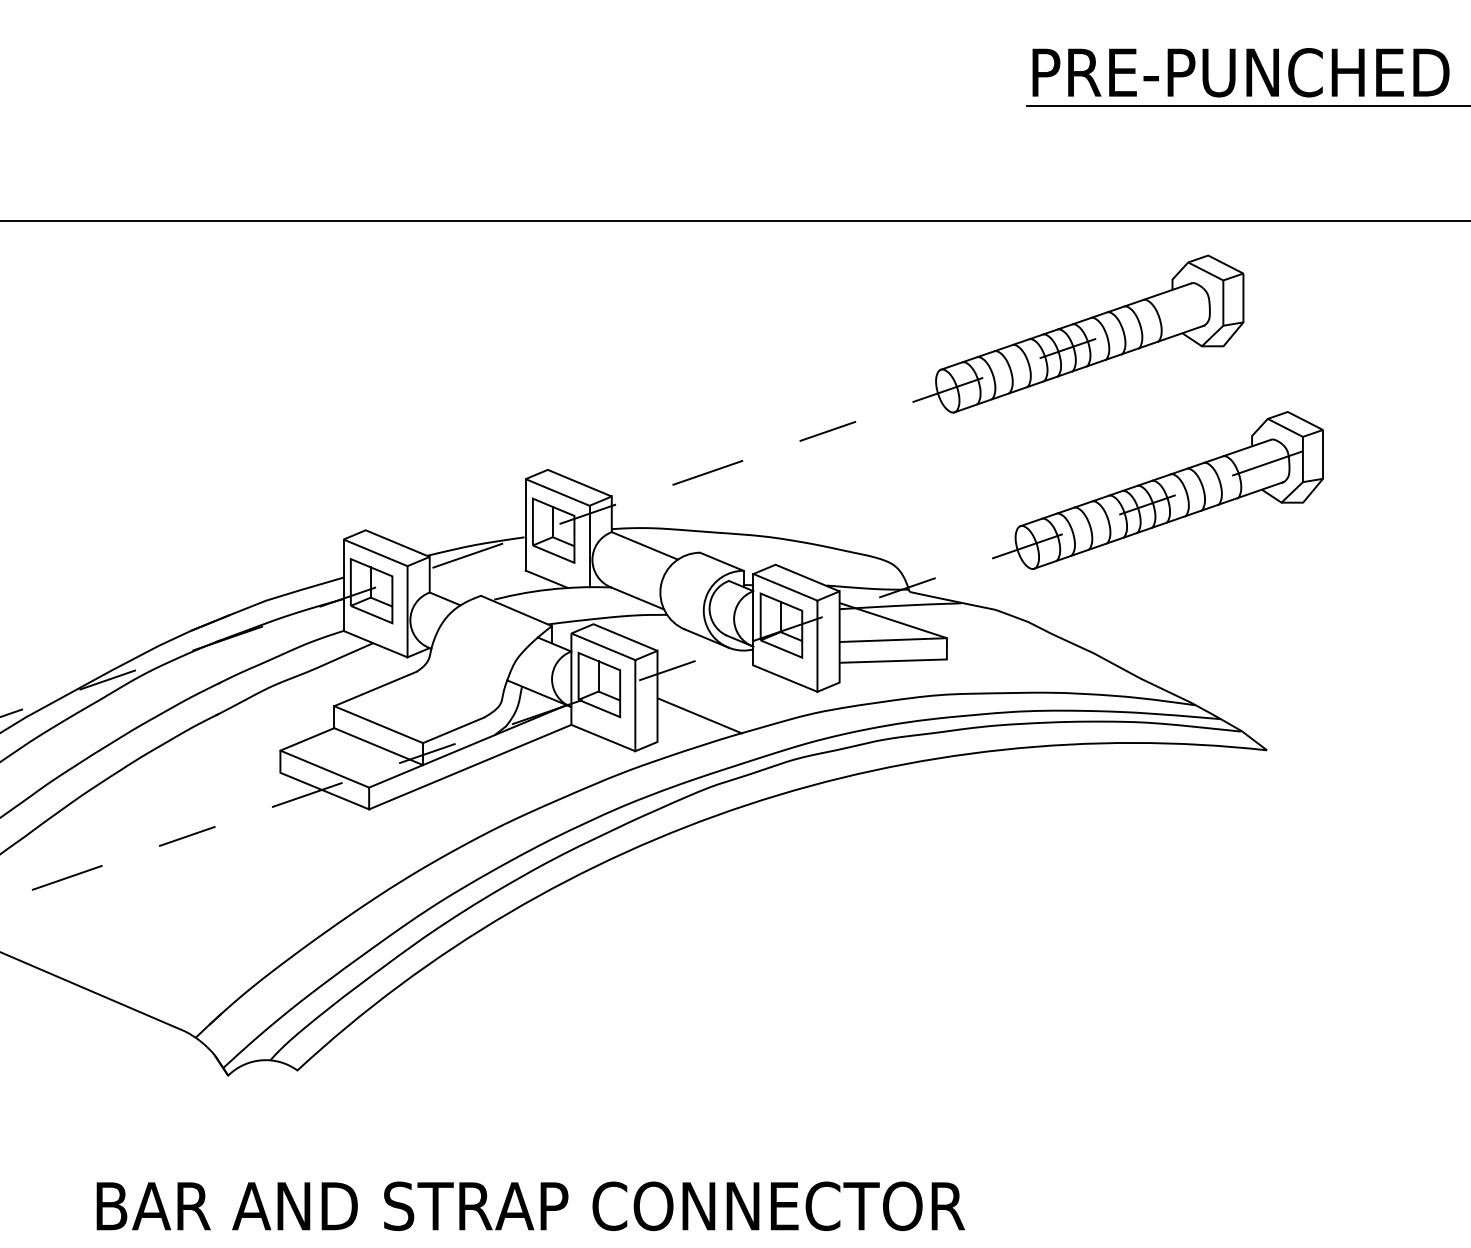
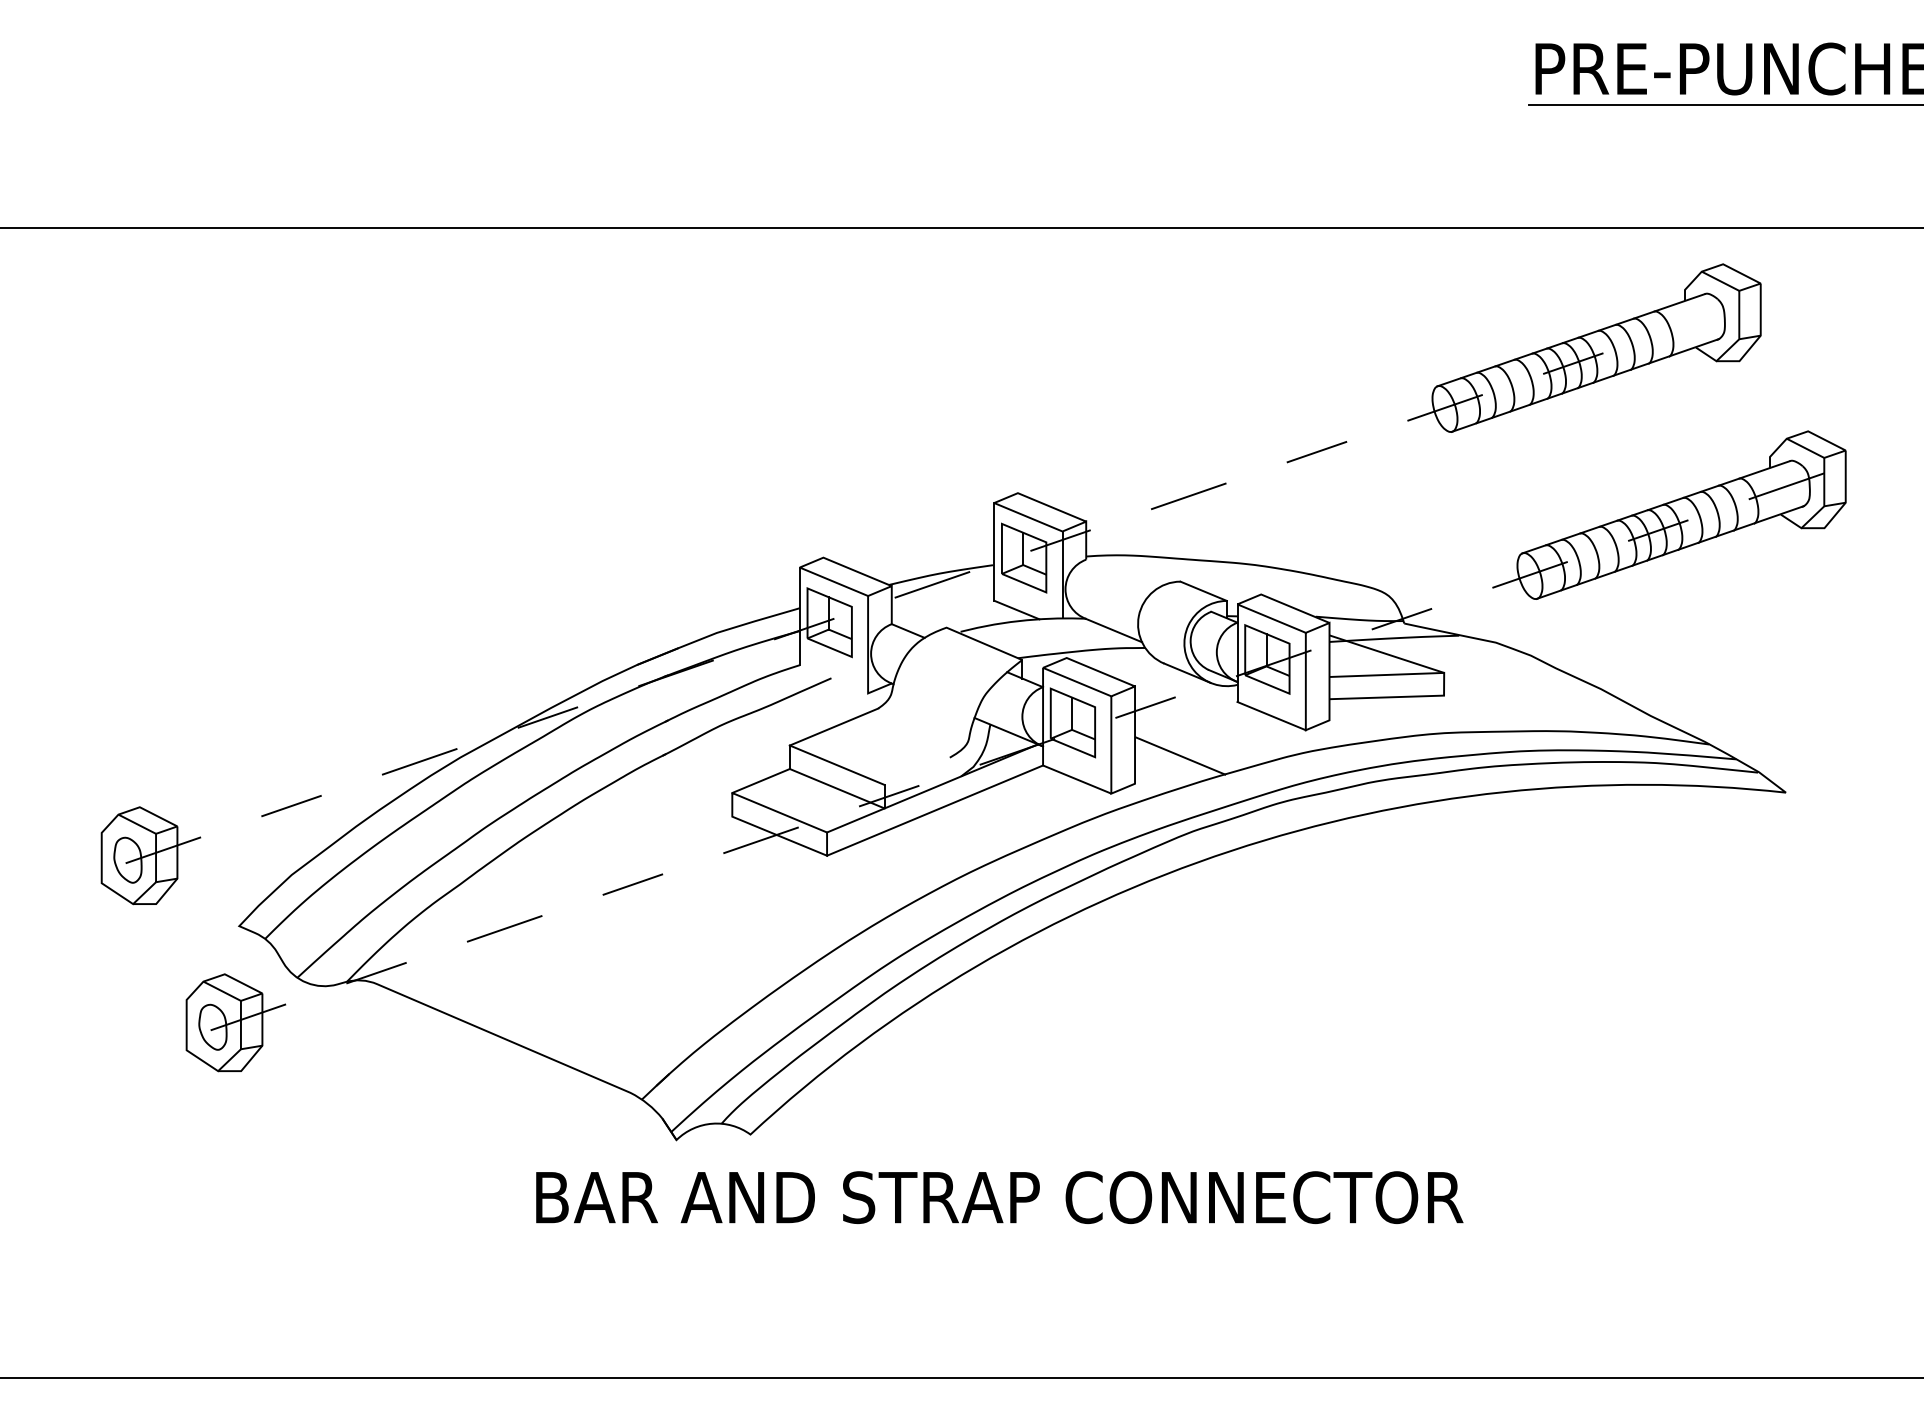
line: (644, 546) -> (1121, 574), removed
line: (375, 644) -> (833, 679), removed
line: (452, 729) -> (916, 770), removed
text: (530, 1206) -> (999, 1197), moved

